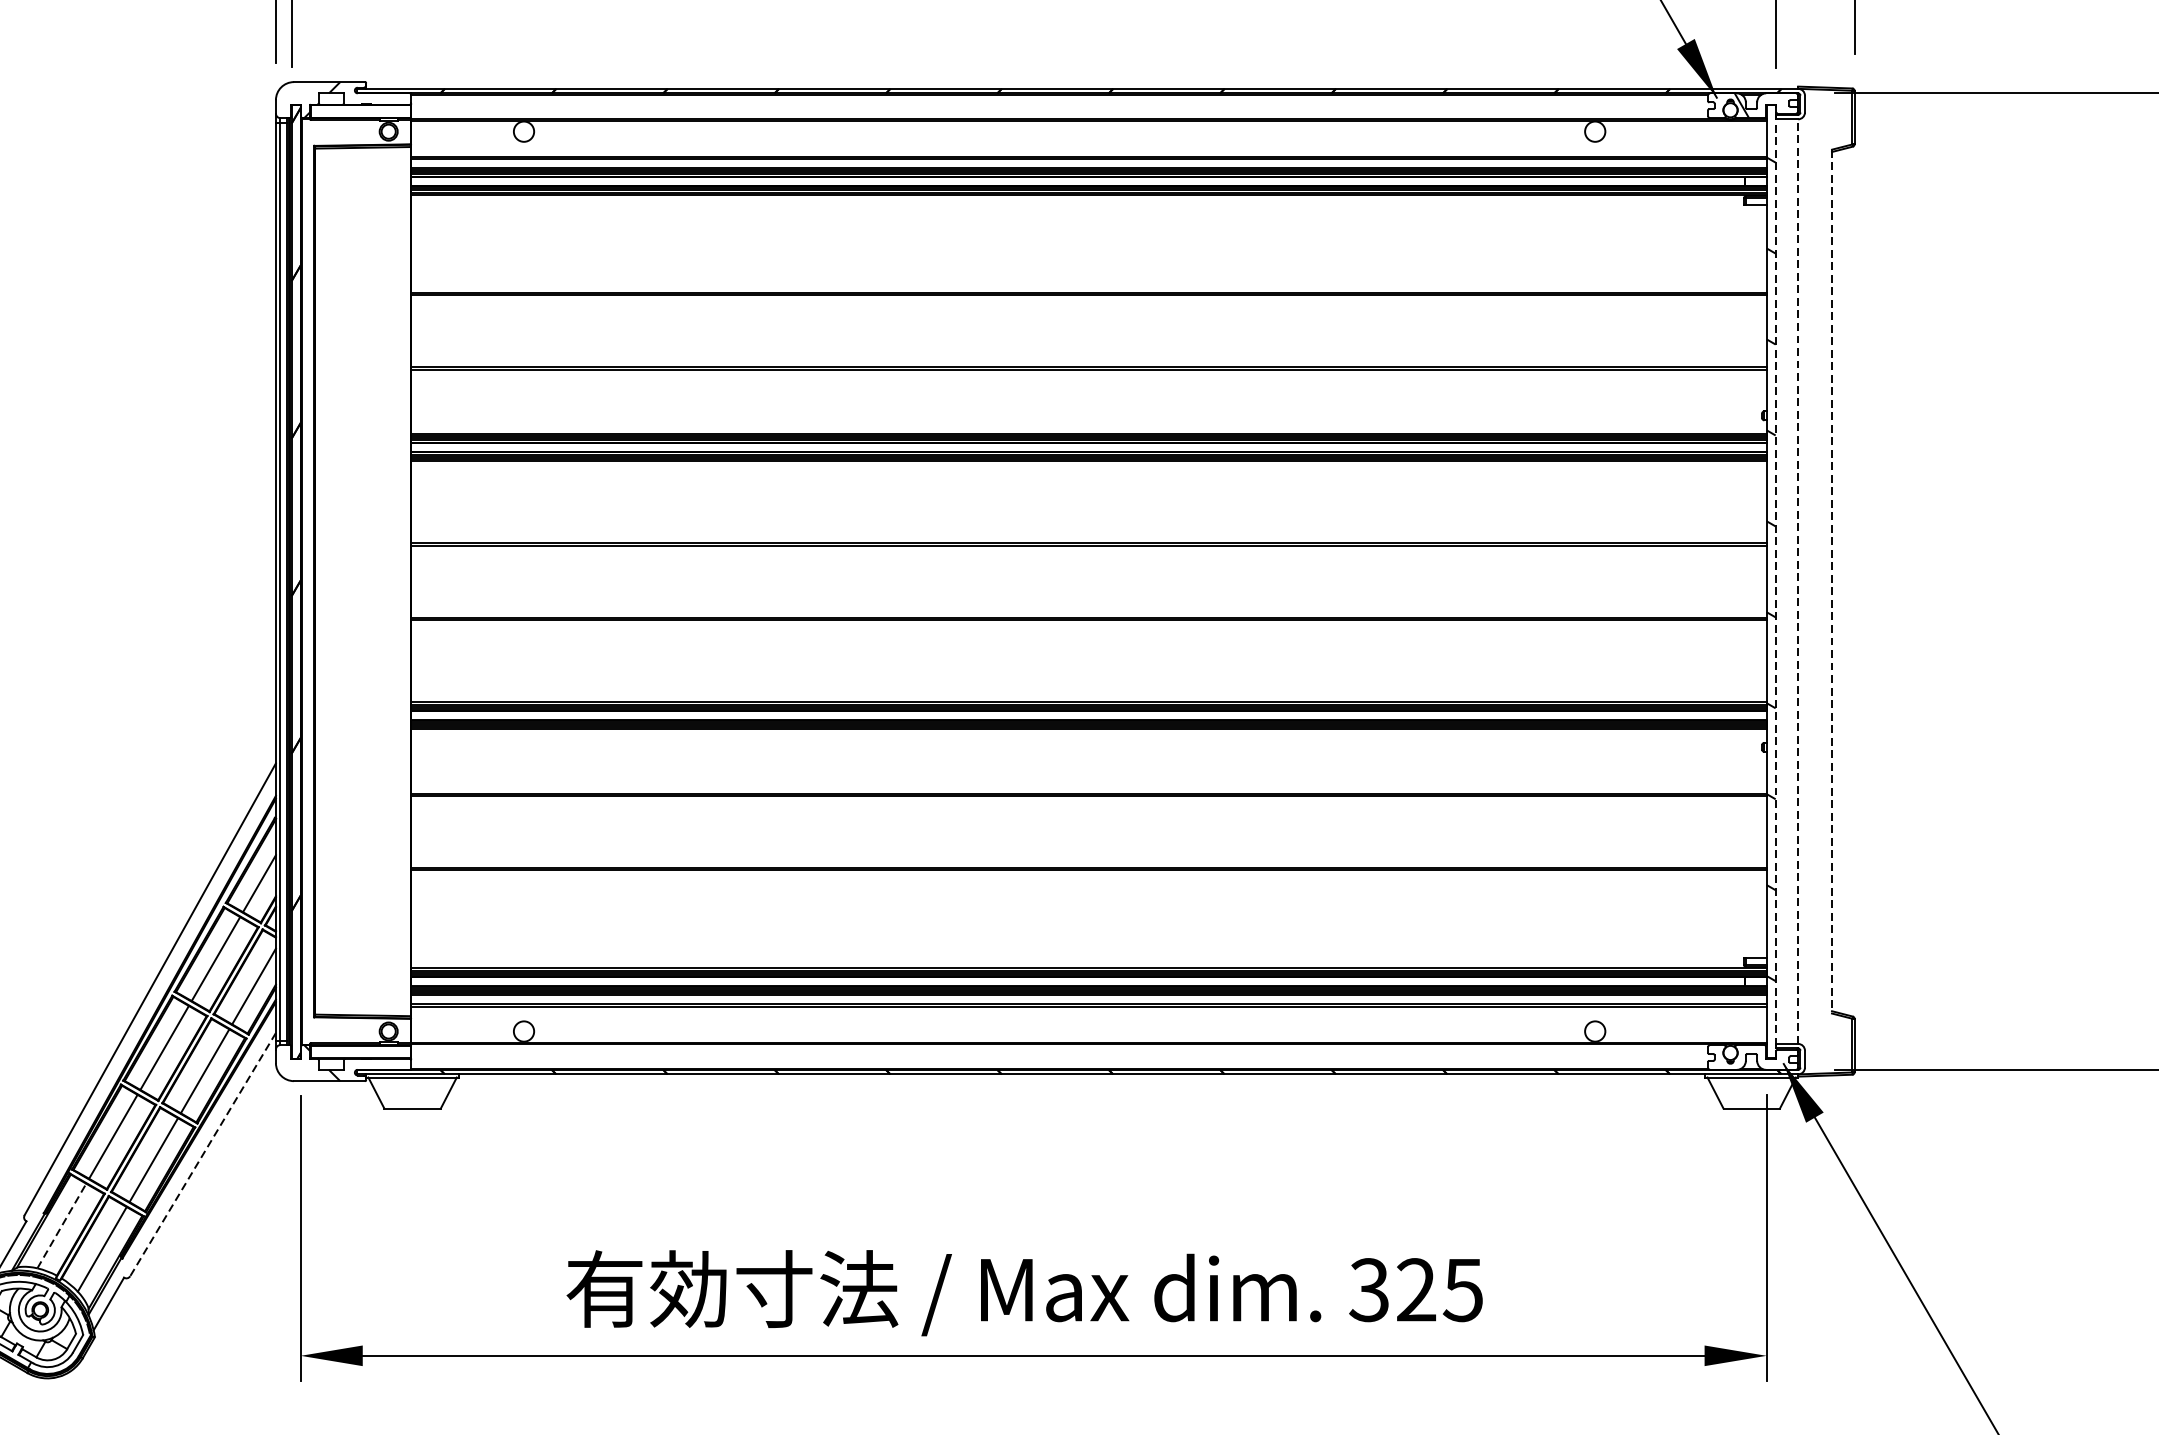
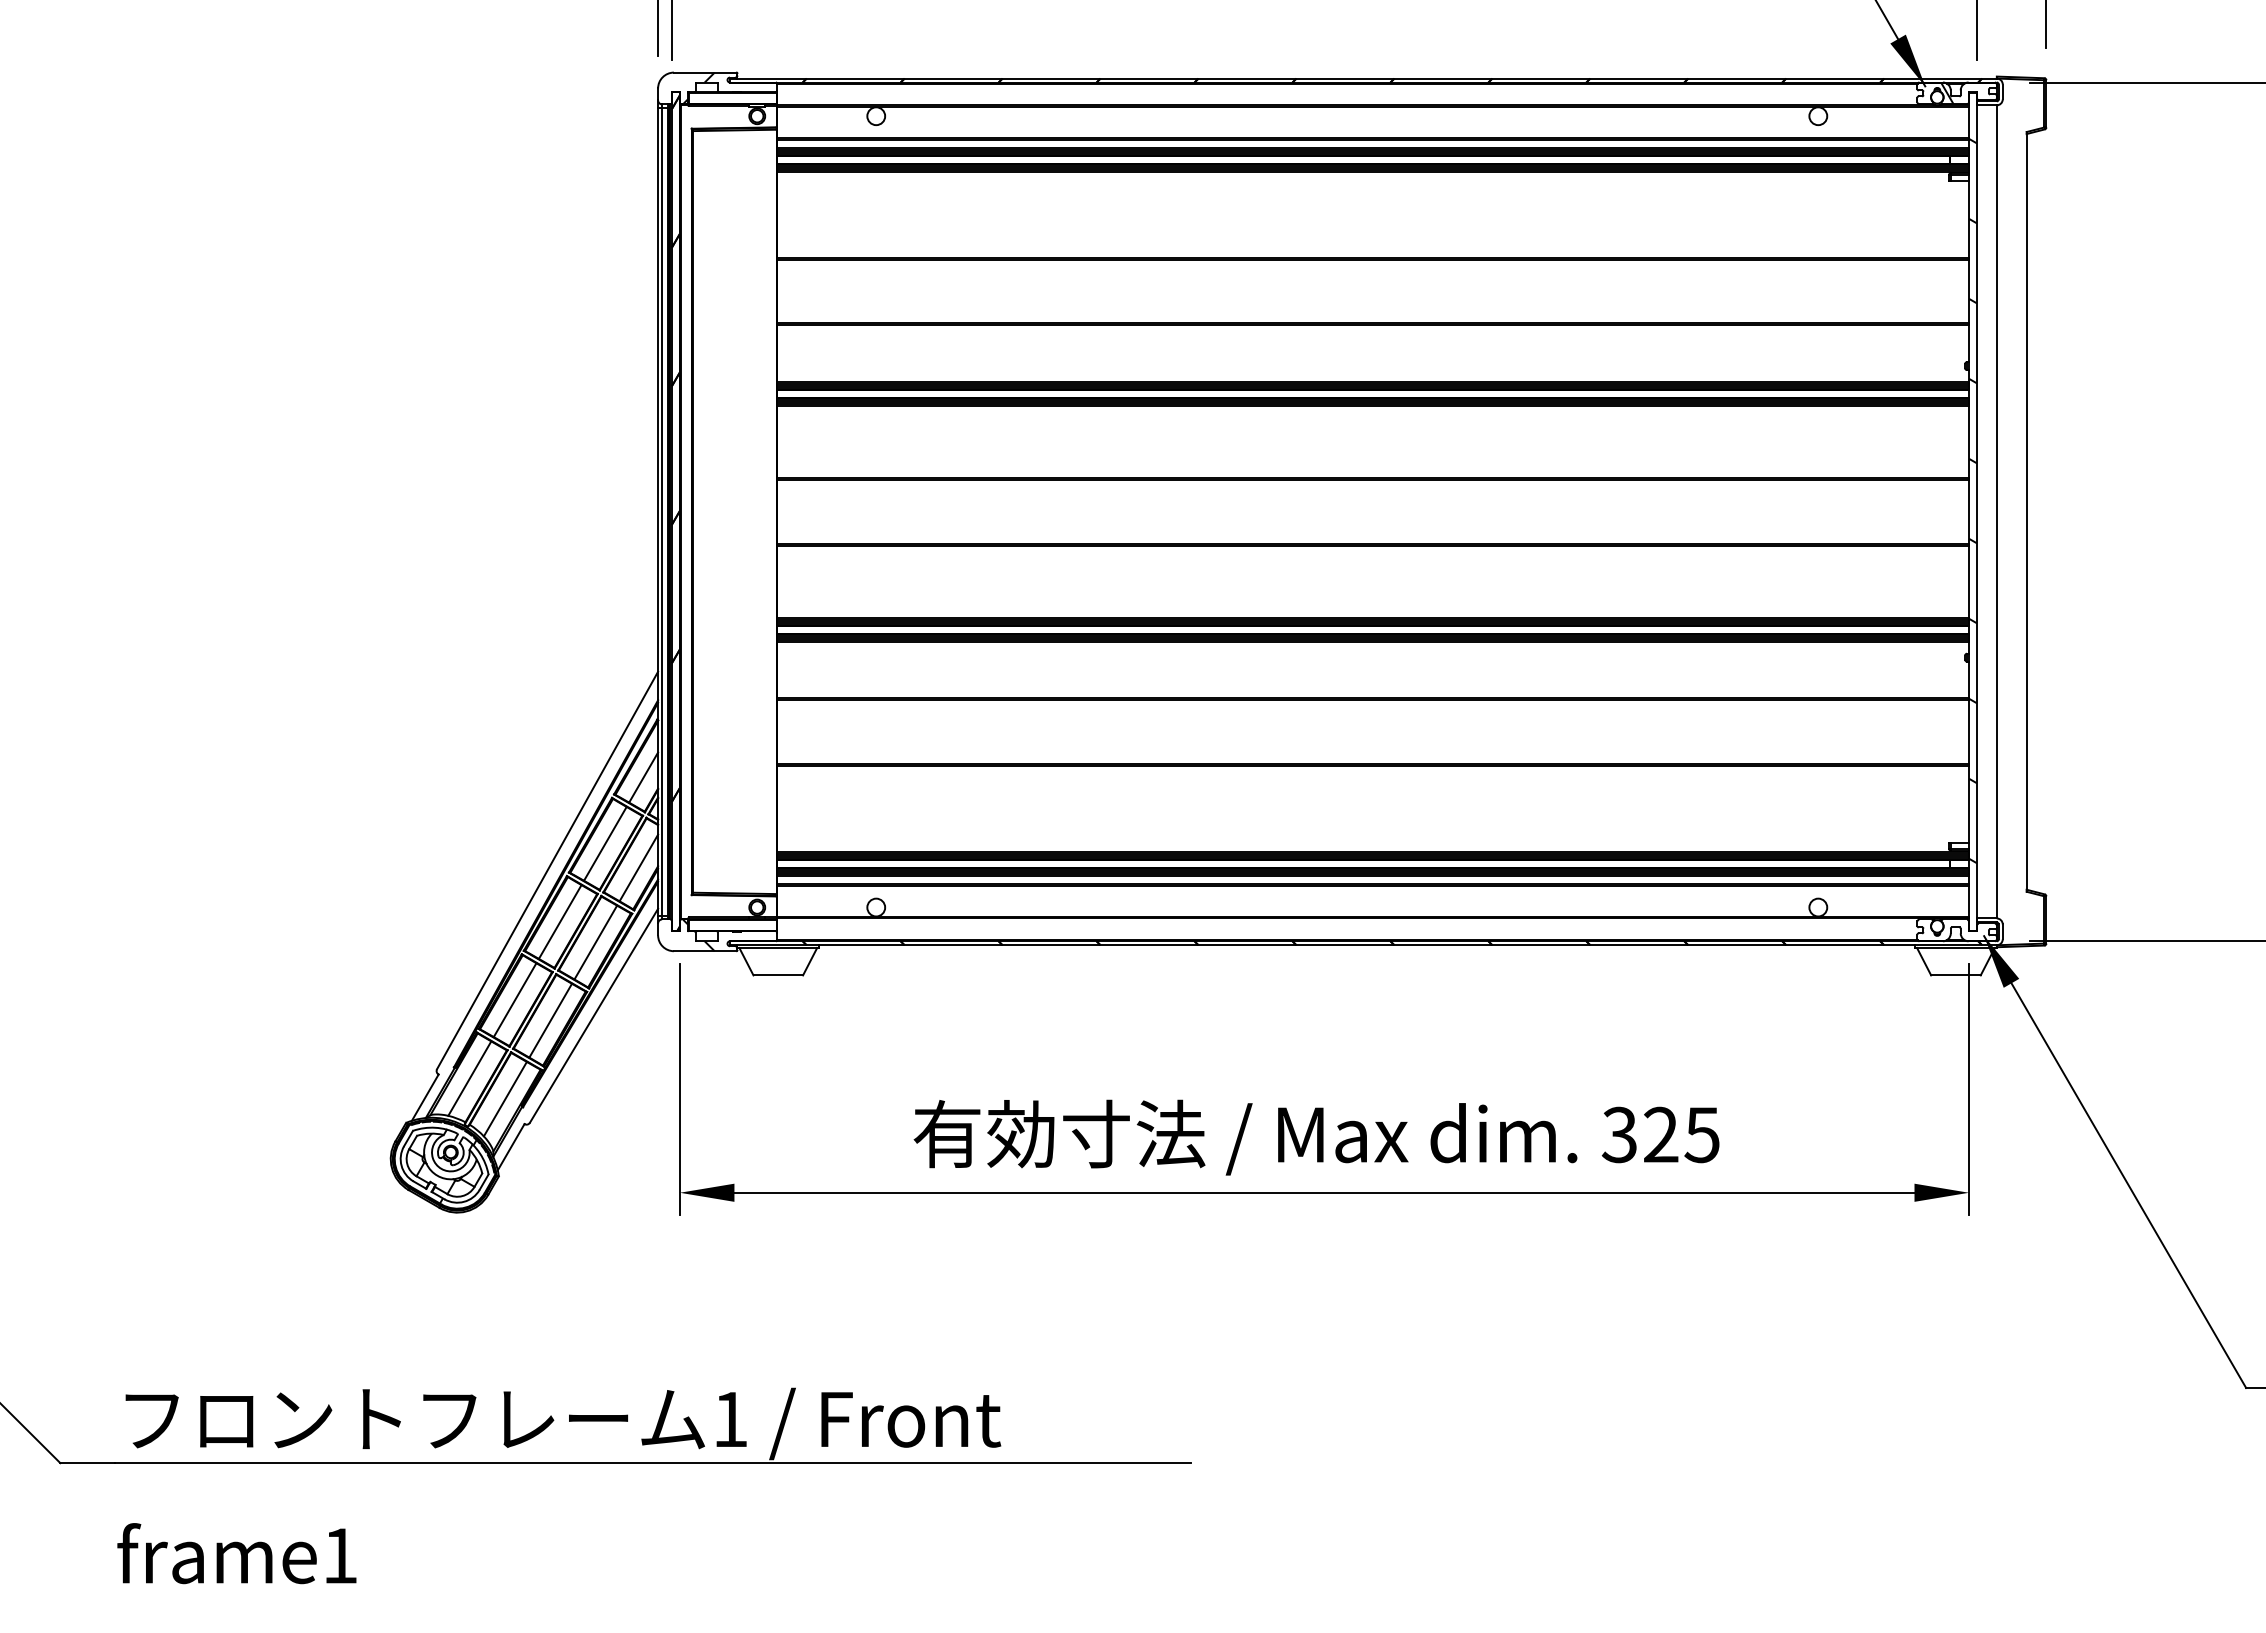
line: (1775, 581) -> (1976, 511), dashed -> solid
line: (1797, 581) -> (1996, 511), dashed -> solid
line: (1831, 581) -> (2026, 511), dashed -> solid
line: (203, 1154) -> (594, 1015), dashed -> solid
line: (61, 1225) -> (469, 1078), dashed -> solid

